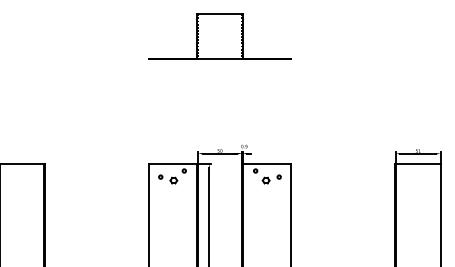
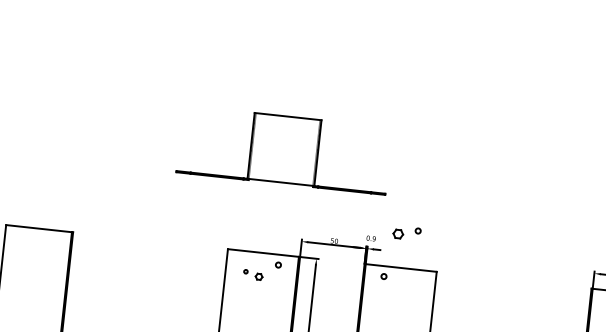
part: (219, 36) -> (283, 149), moved
part: (168, 179) -> (253, 275), size x0.7
part: (271, 179) -> (406, 233), moved

